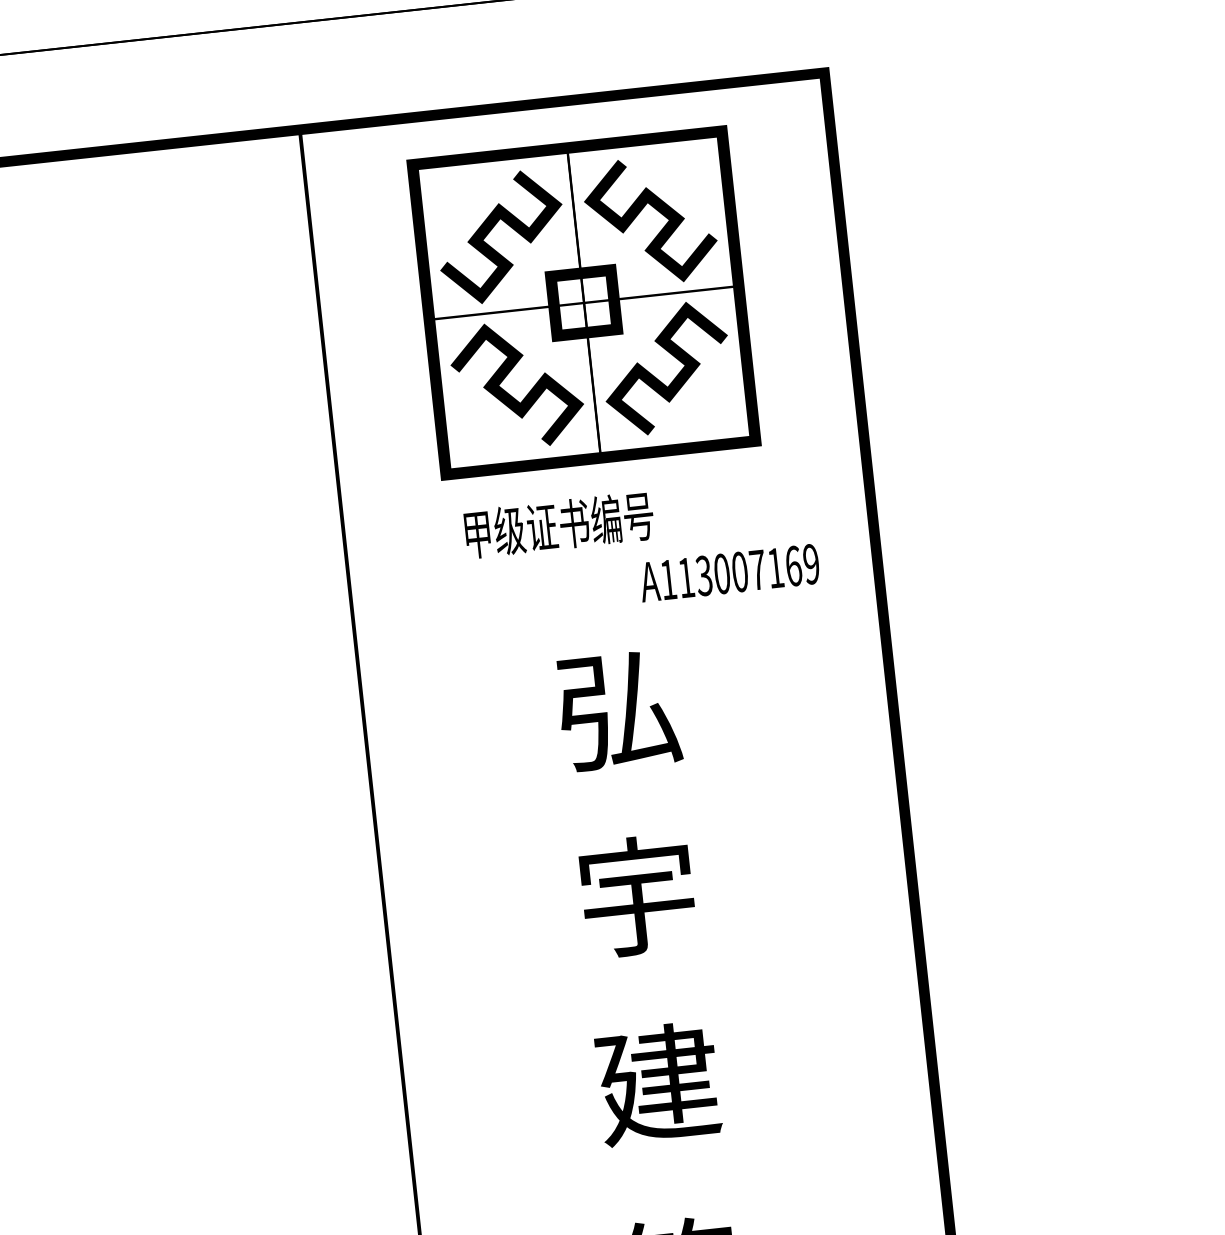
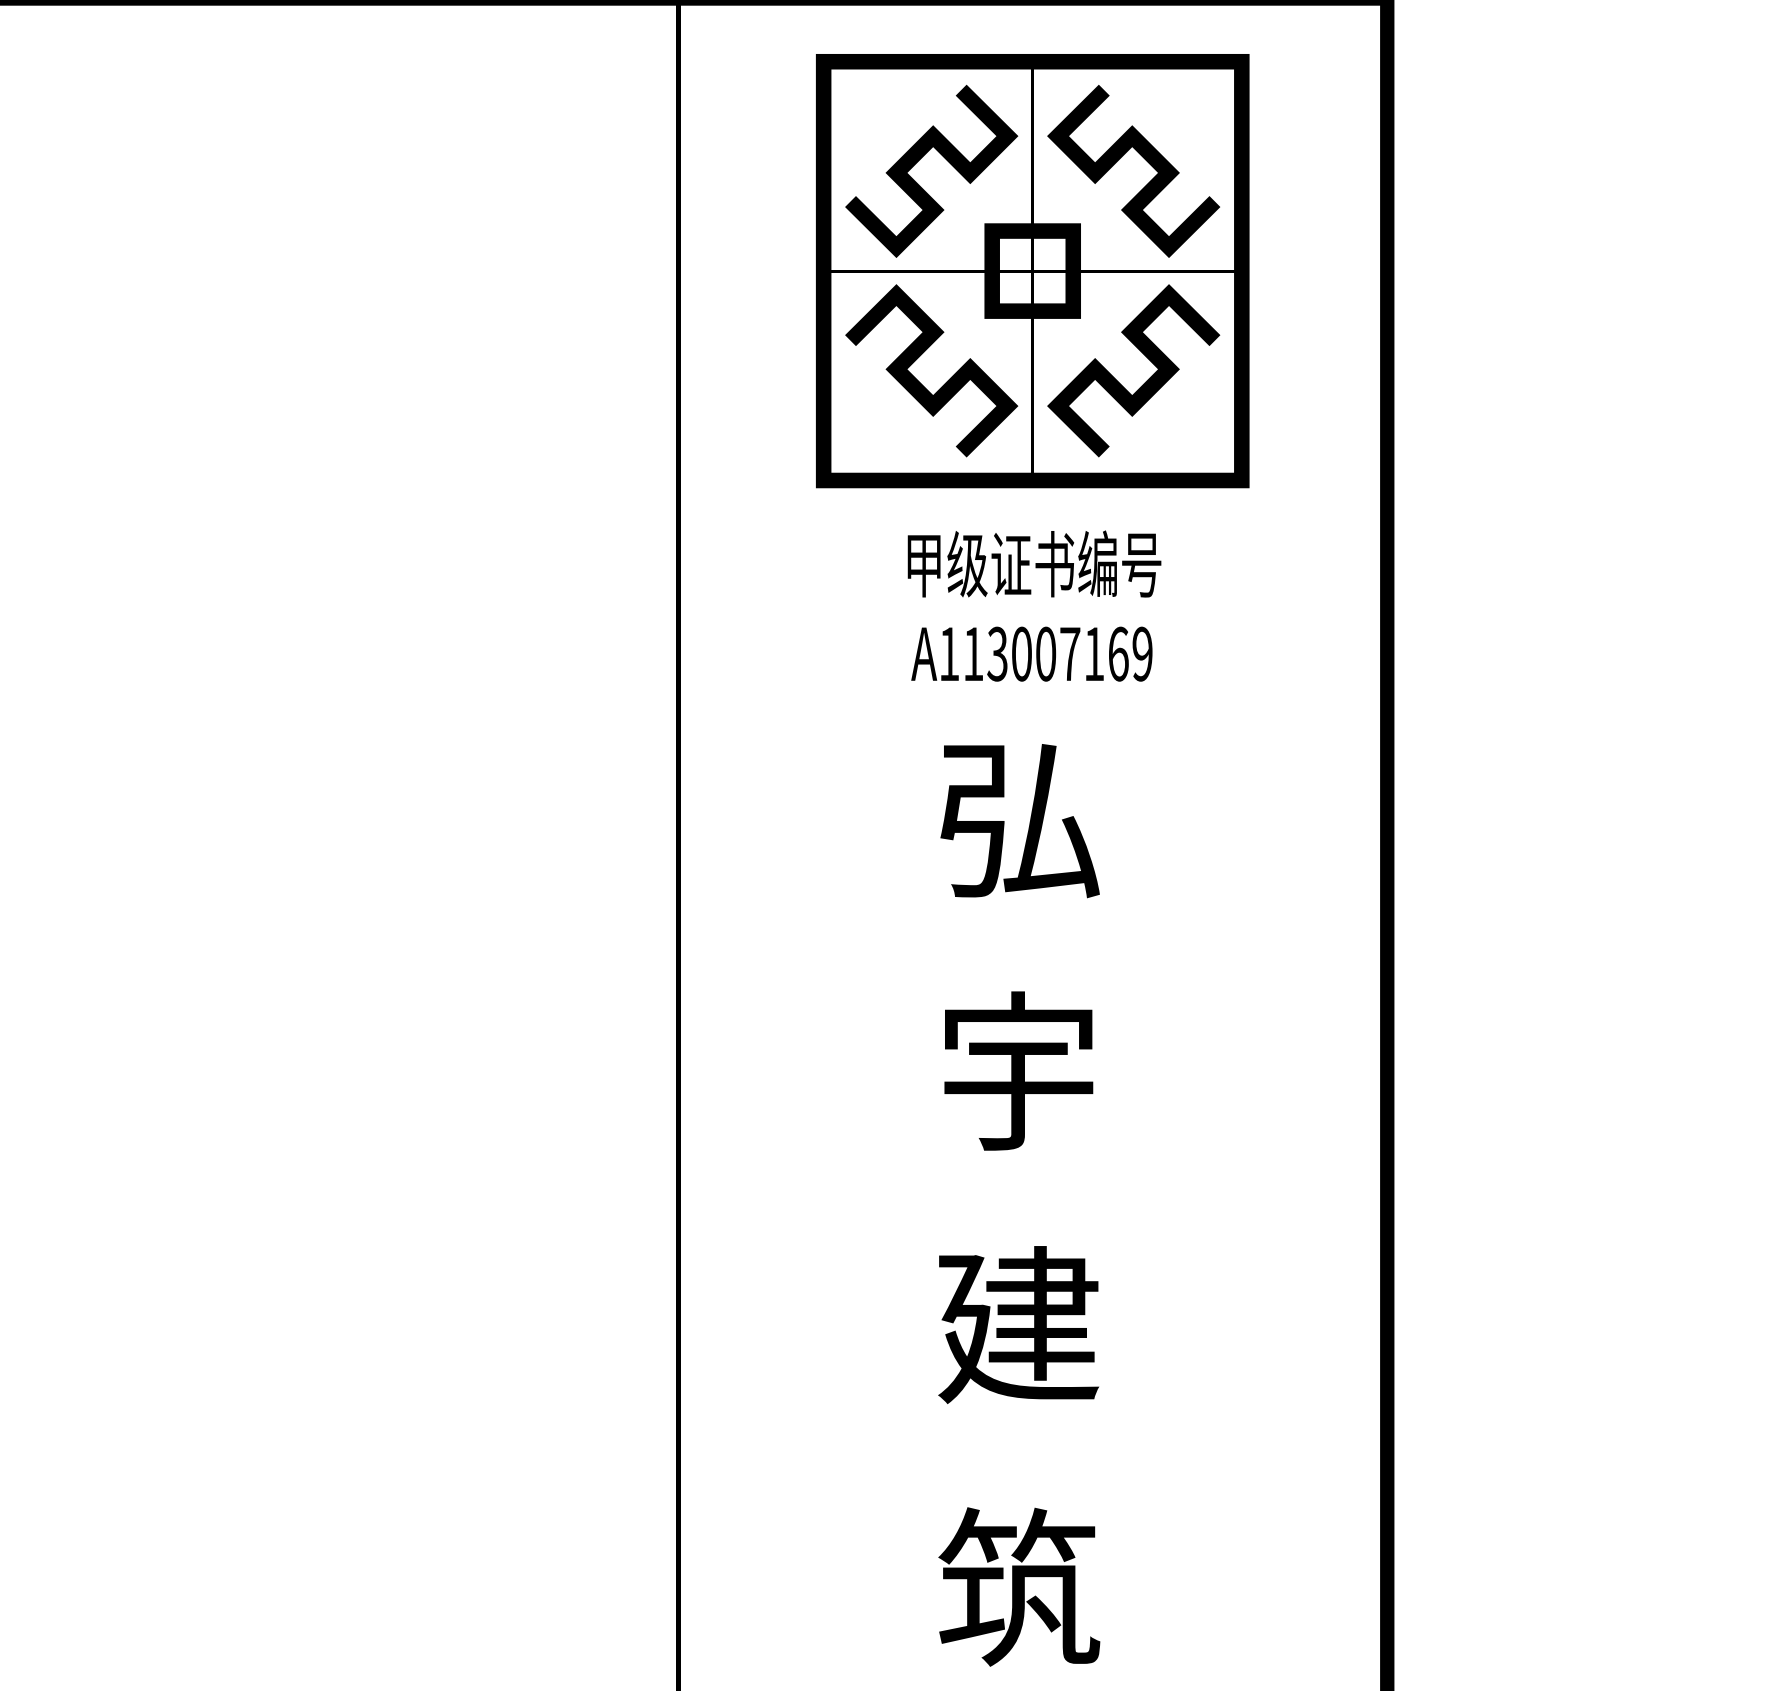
text: (559, 524) -> (1034, 563), moved
text: (729, 572) -> (1031, 653), moved

